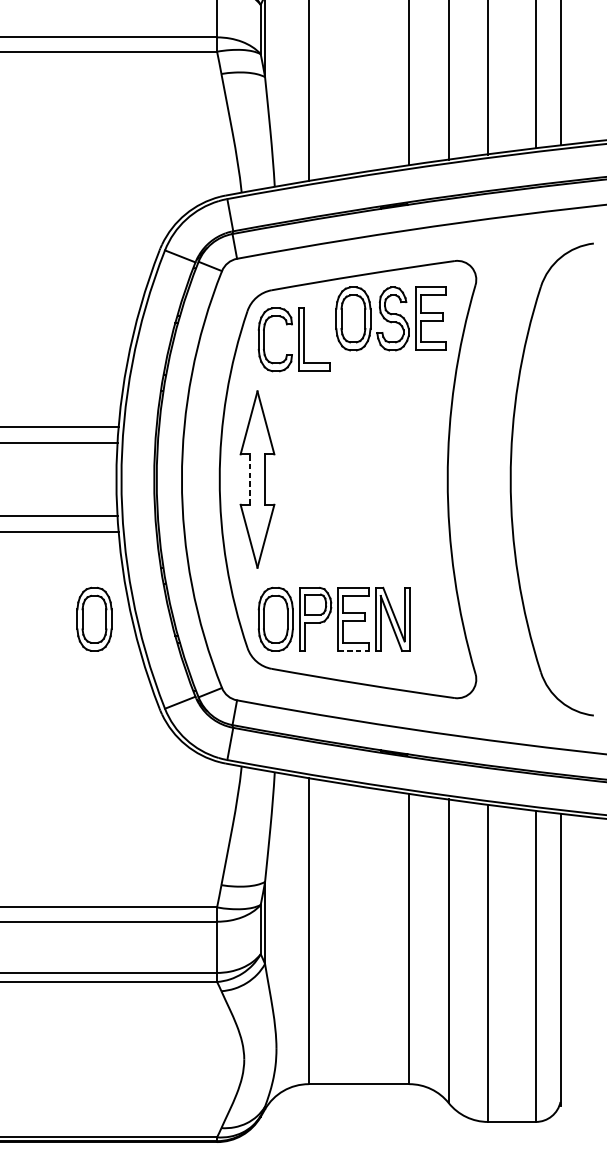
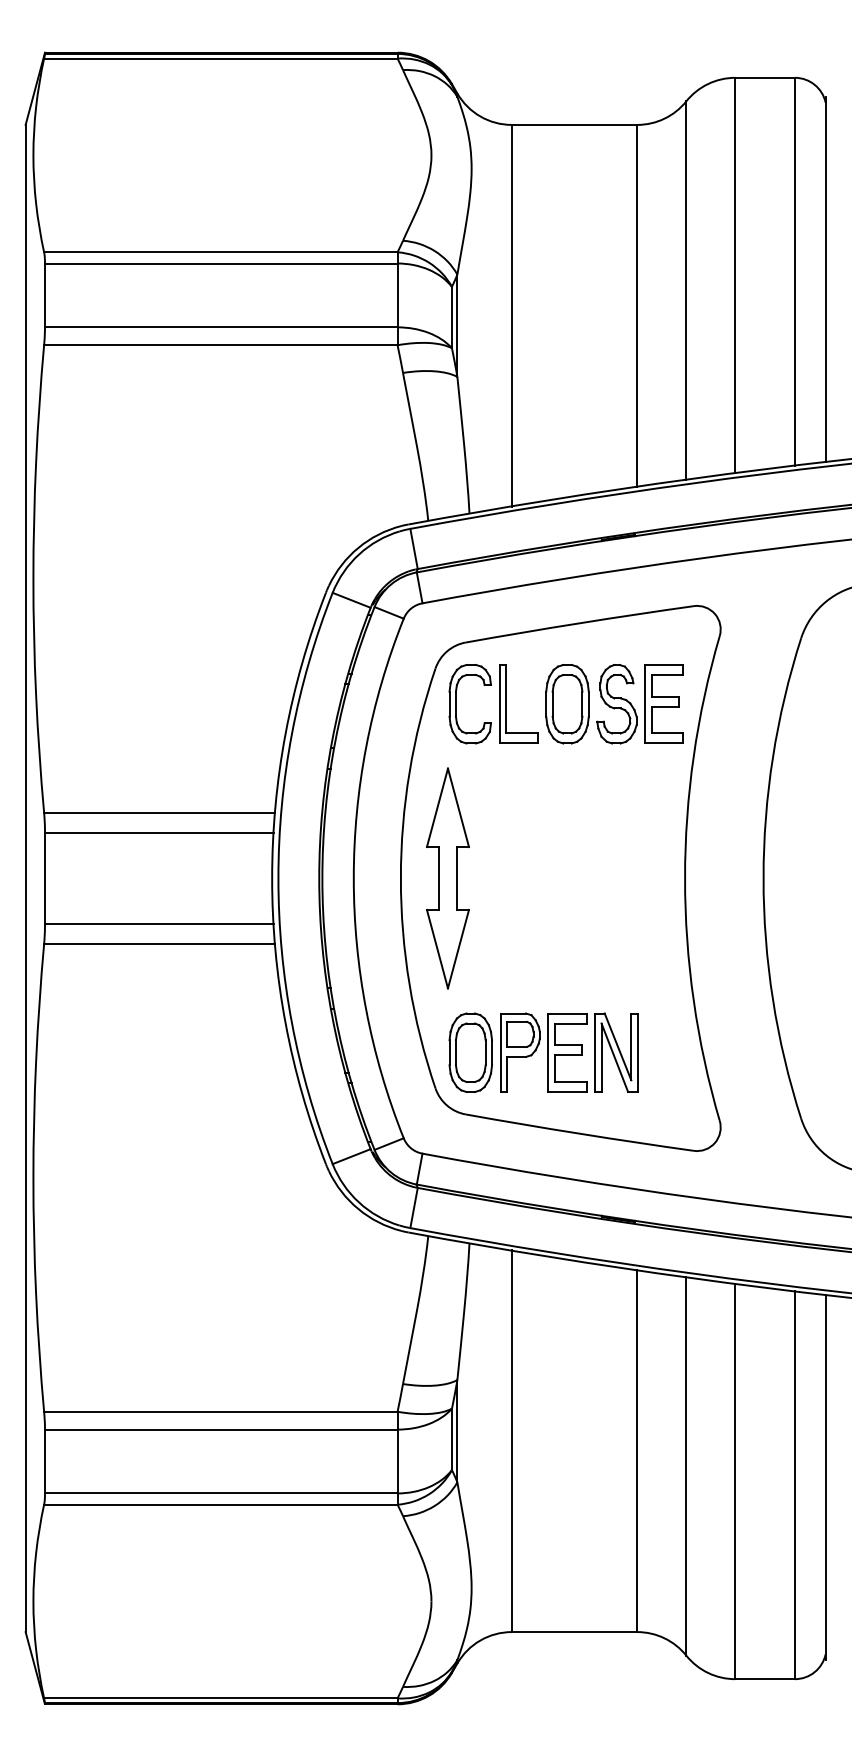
part: (391, 319) -> (614, 704), moved
line: (249, 479) -> (438, 878), dashed -> solid
part: (94, 619) -> (244, 1052), removed
line: (354, 651) -> (568, 1092), dashed -> solid

